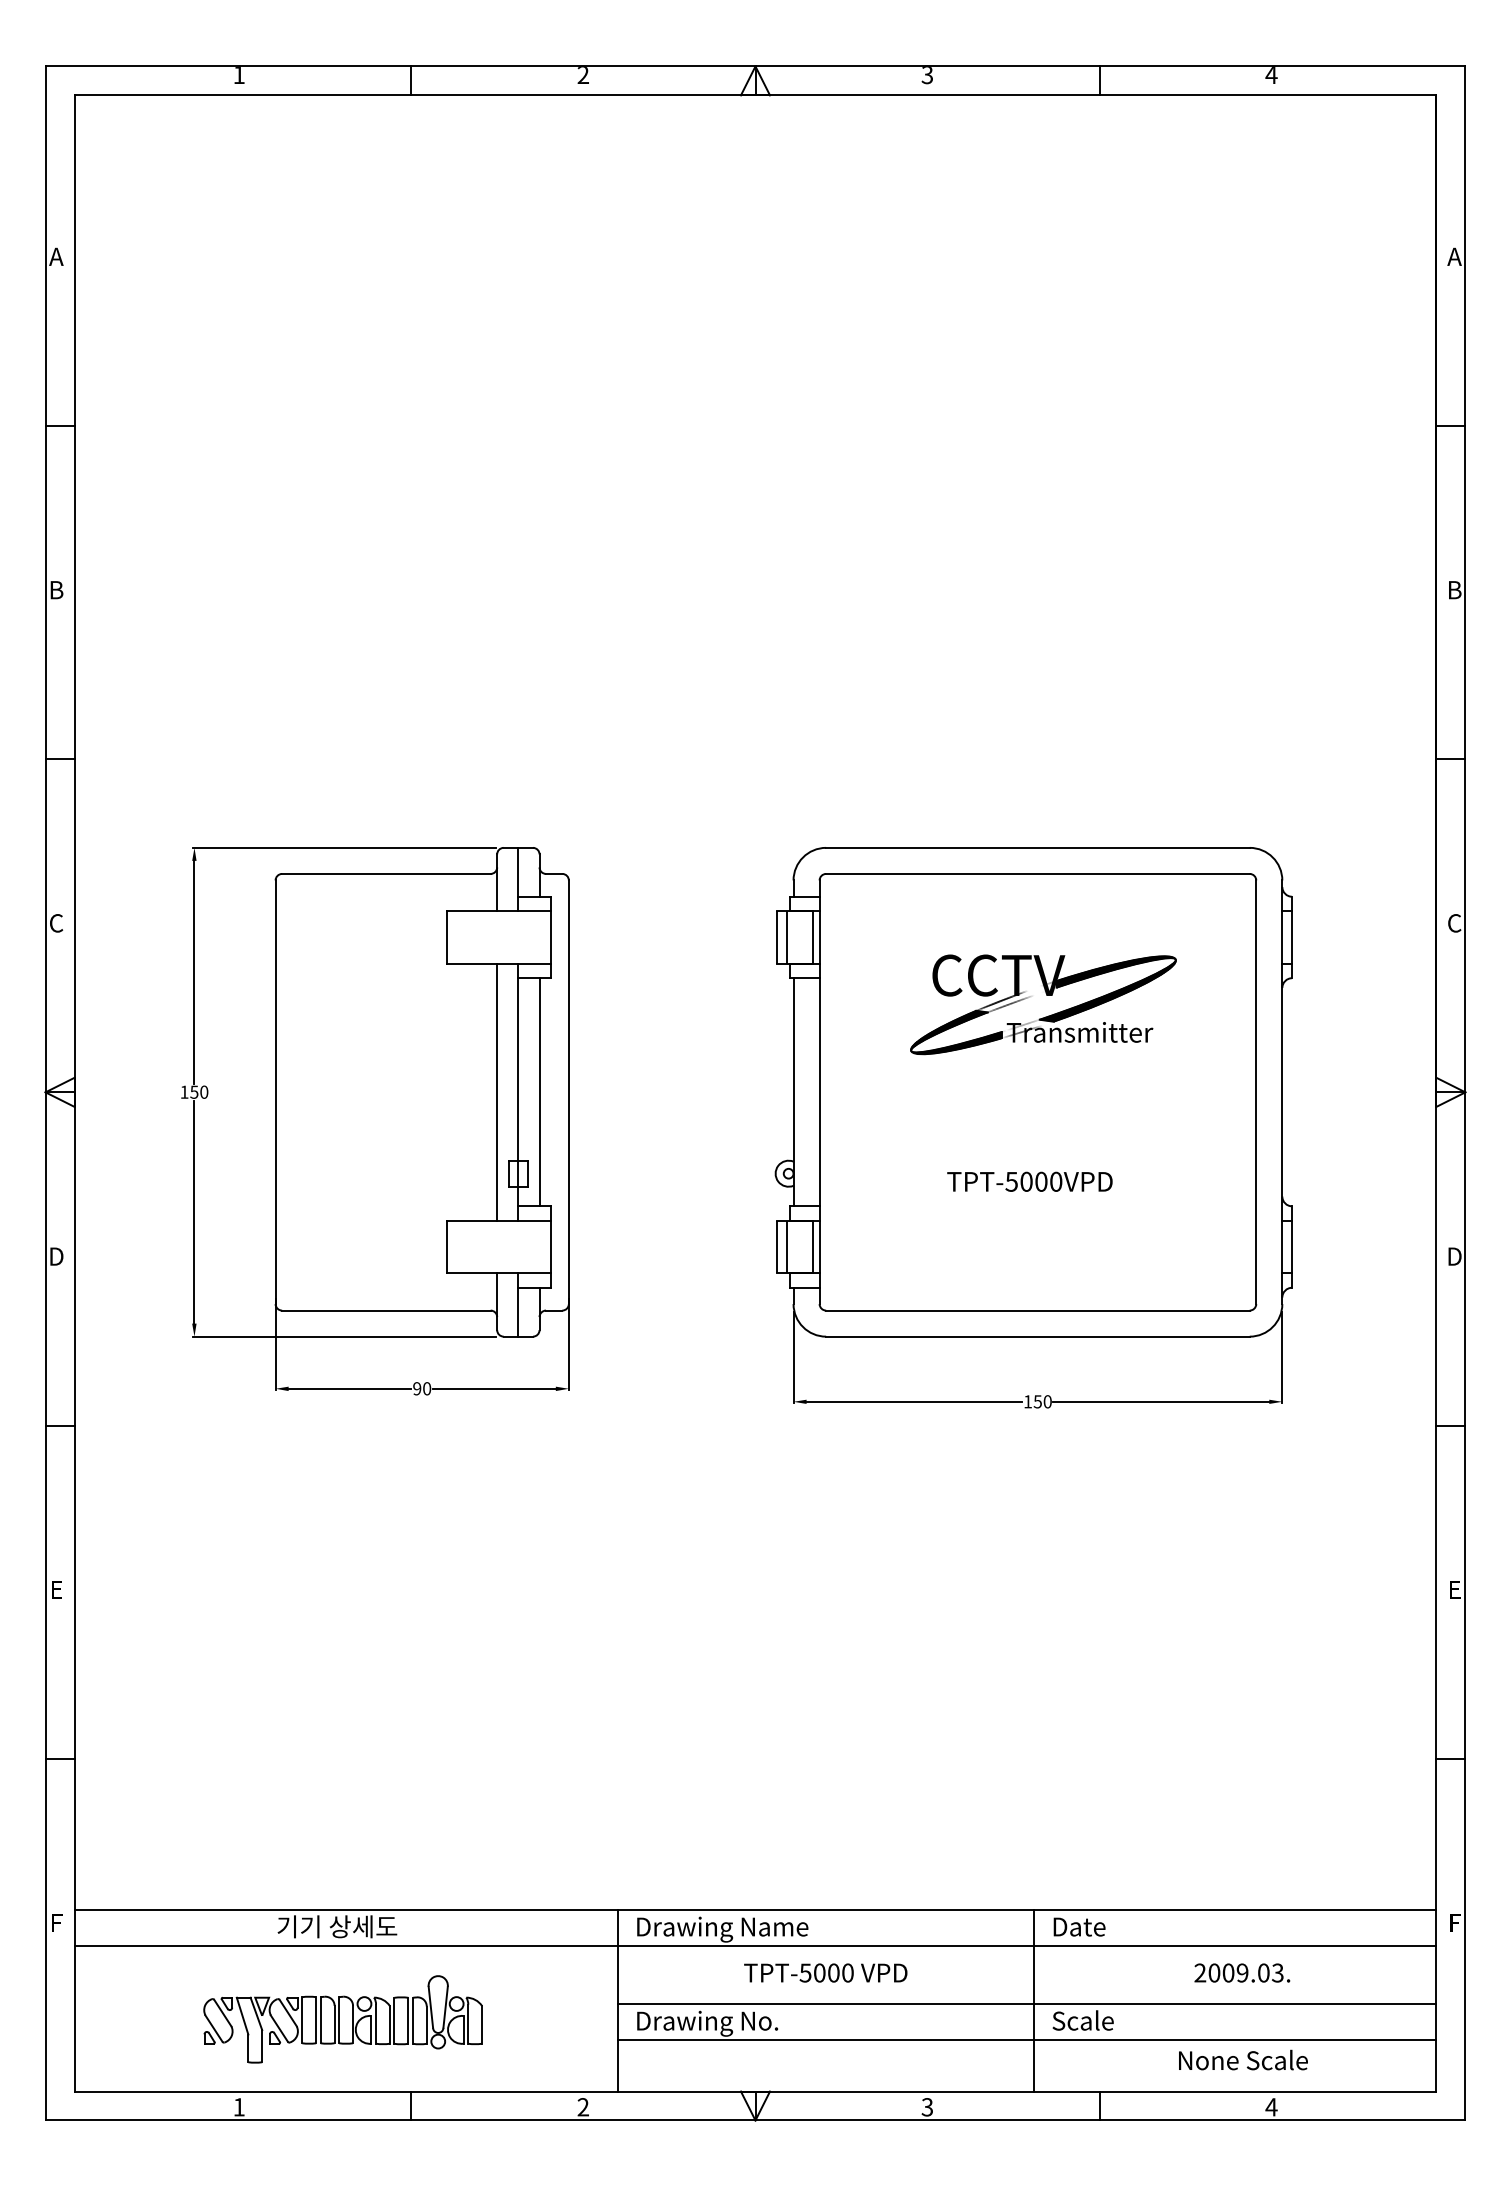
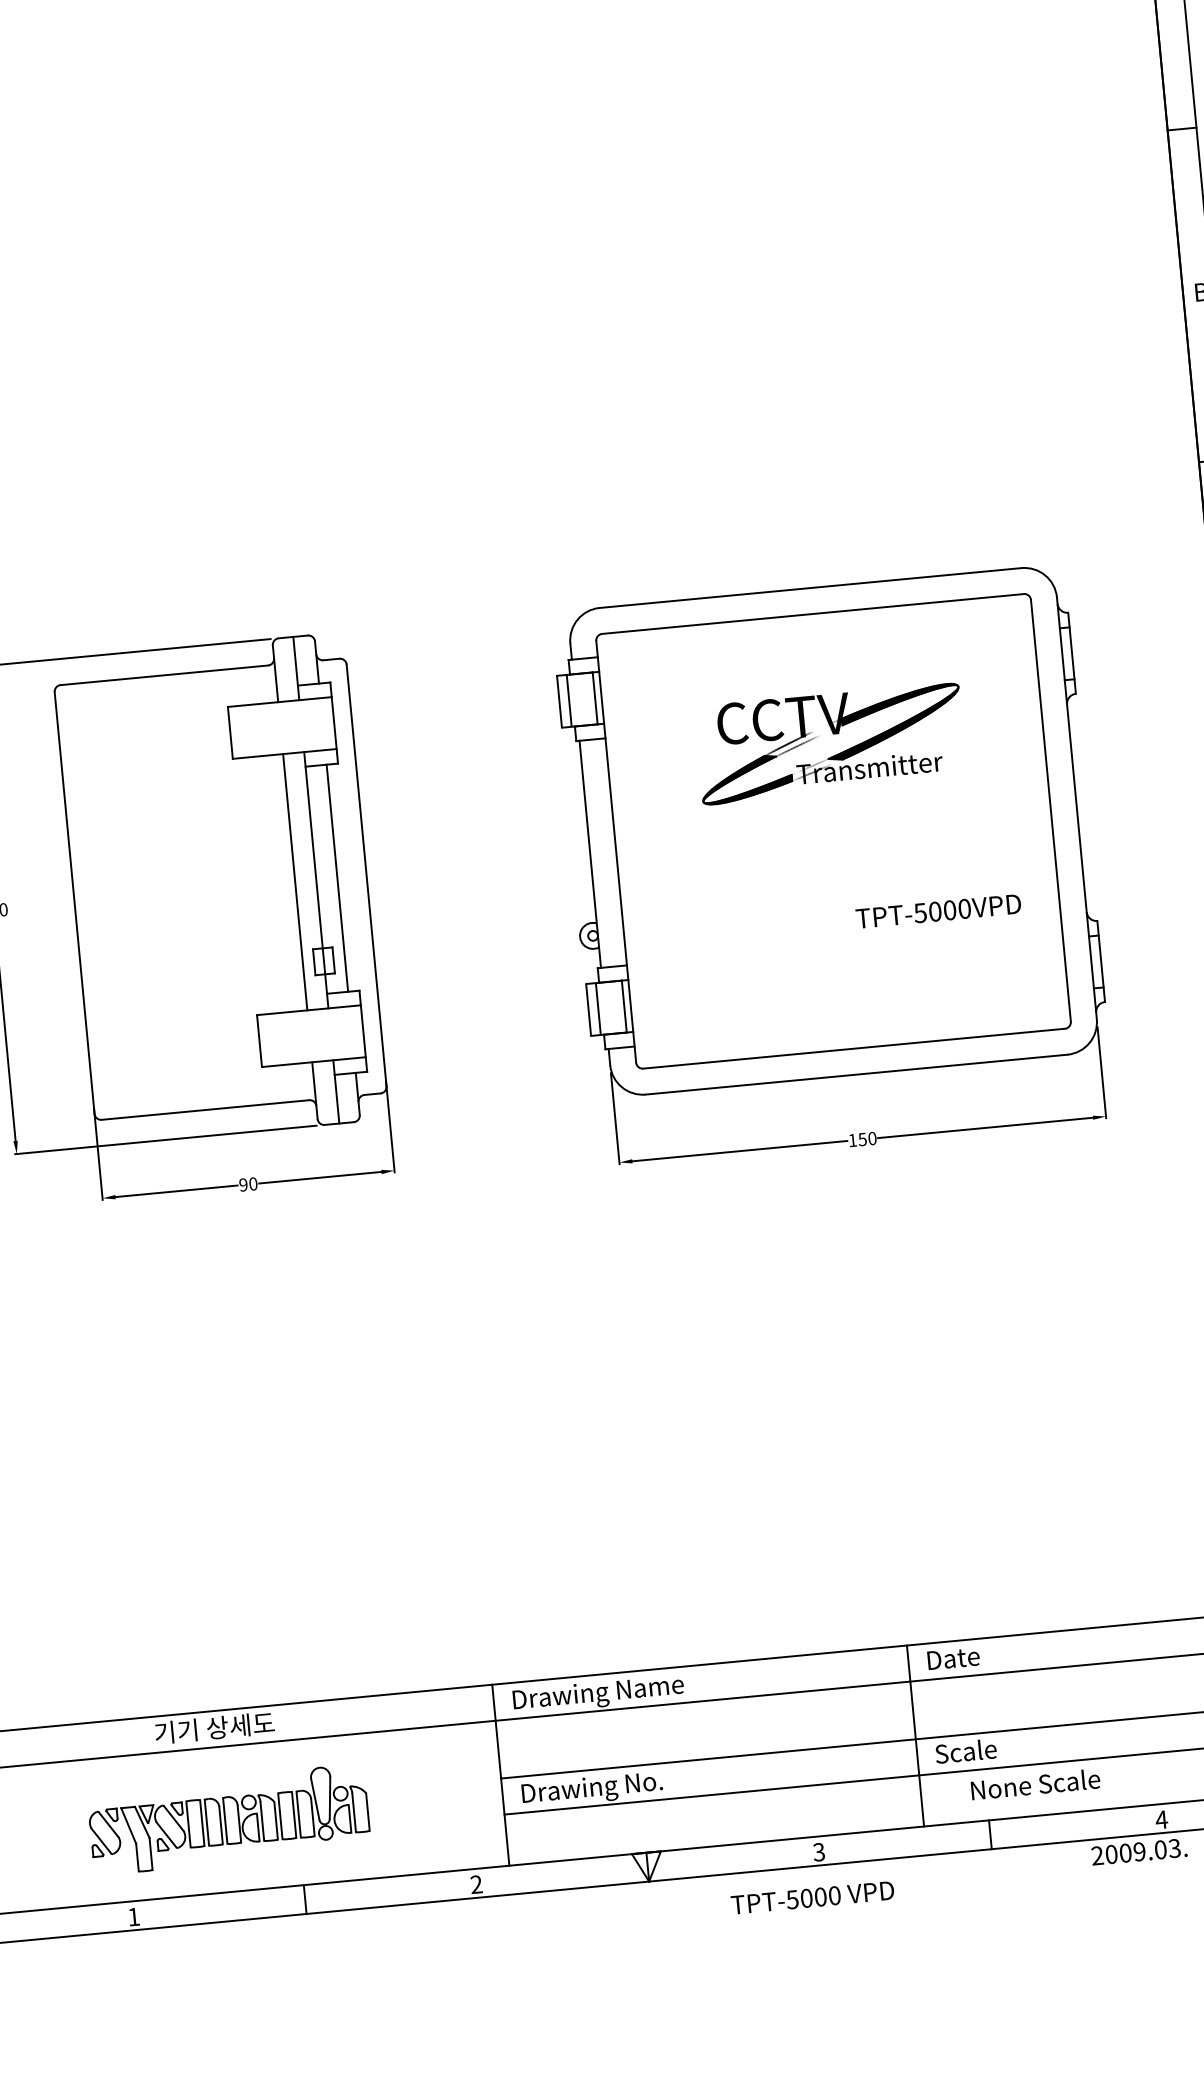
text: (1029, 1181) -> (938, 911), moved
text: (825, 1972) -> (812, 1897), moved
text: (1242, 1972) -> (1139, 1851), moved
text: (1243, 2059) -> (1035, 1783), moved

